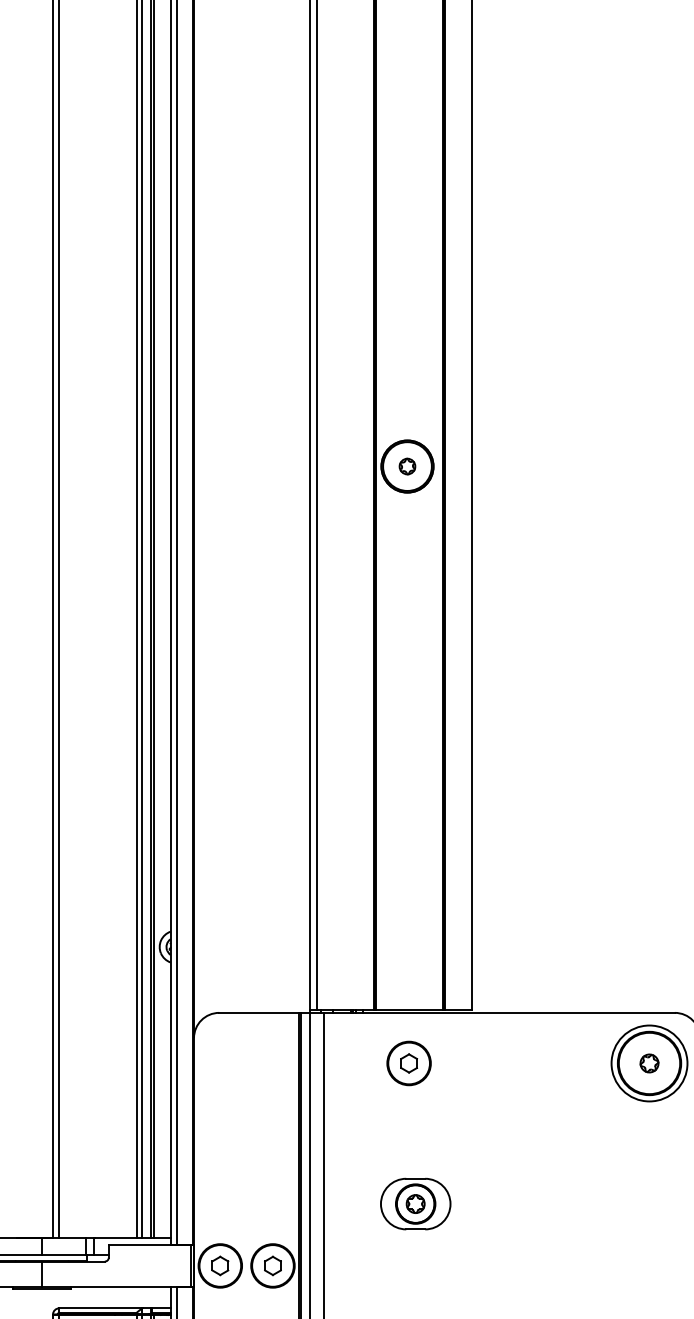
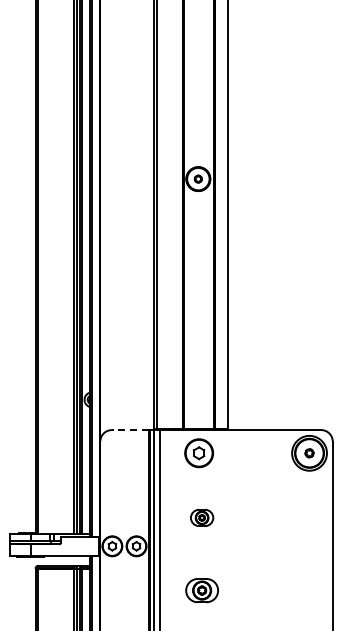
line: (257, 1013) -> (129, 430), solid -> dashed
part: (407, 1063) -> (198, 453), size x1.4
part: (414, 1203) -> (201, 517), size x0.7

